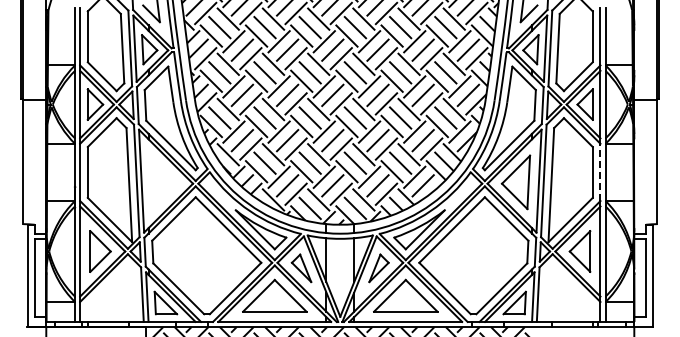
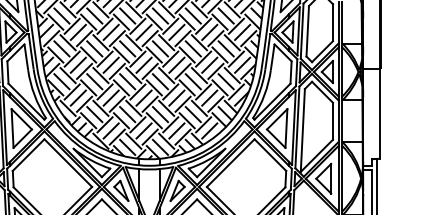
line: (600, 172) -> (338, 121), dashed -> solid
part: (164, 182) -> (21, 128), added

